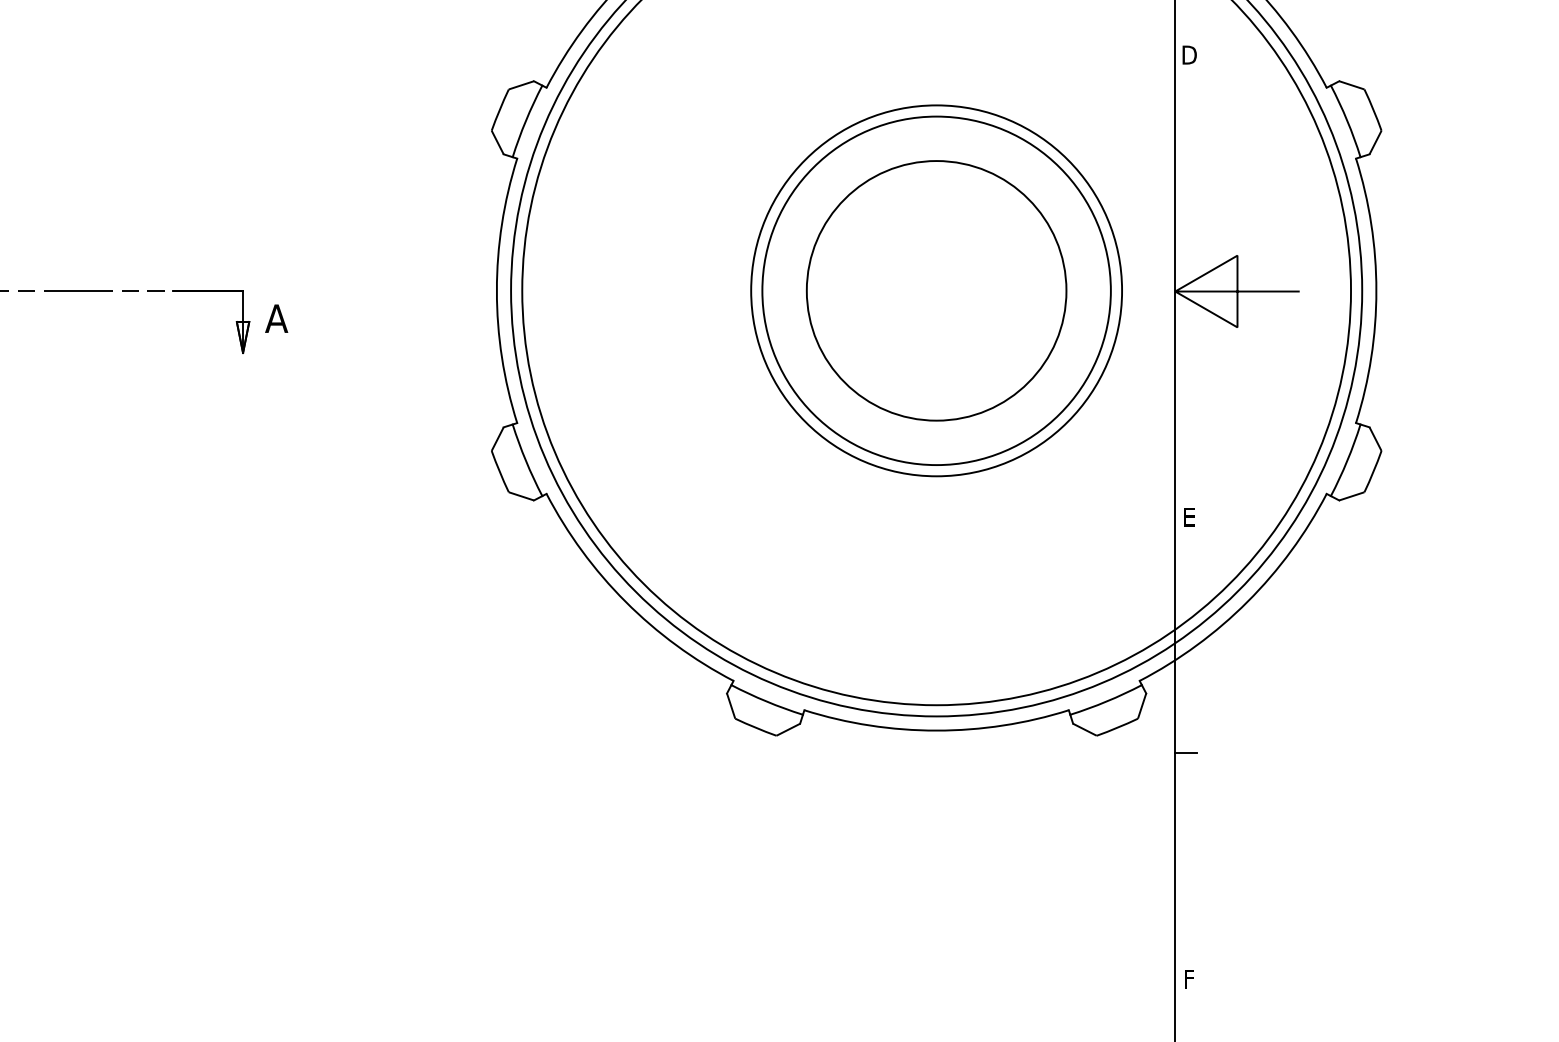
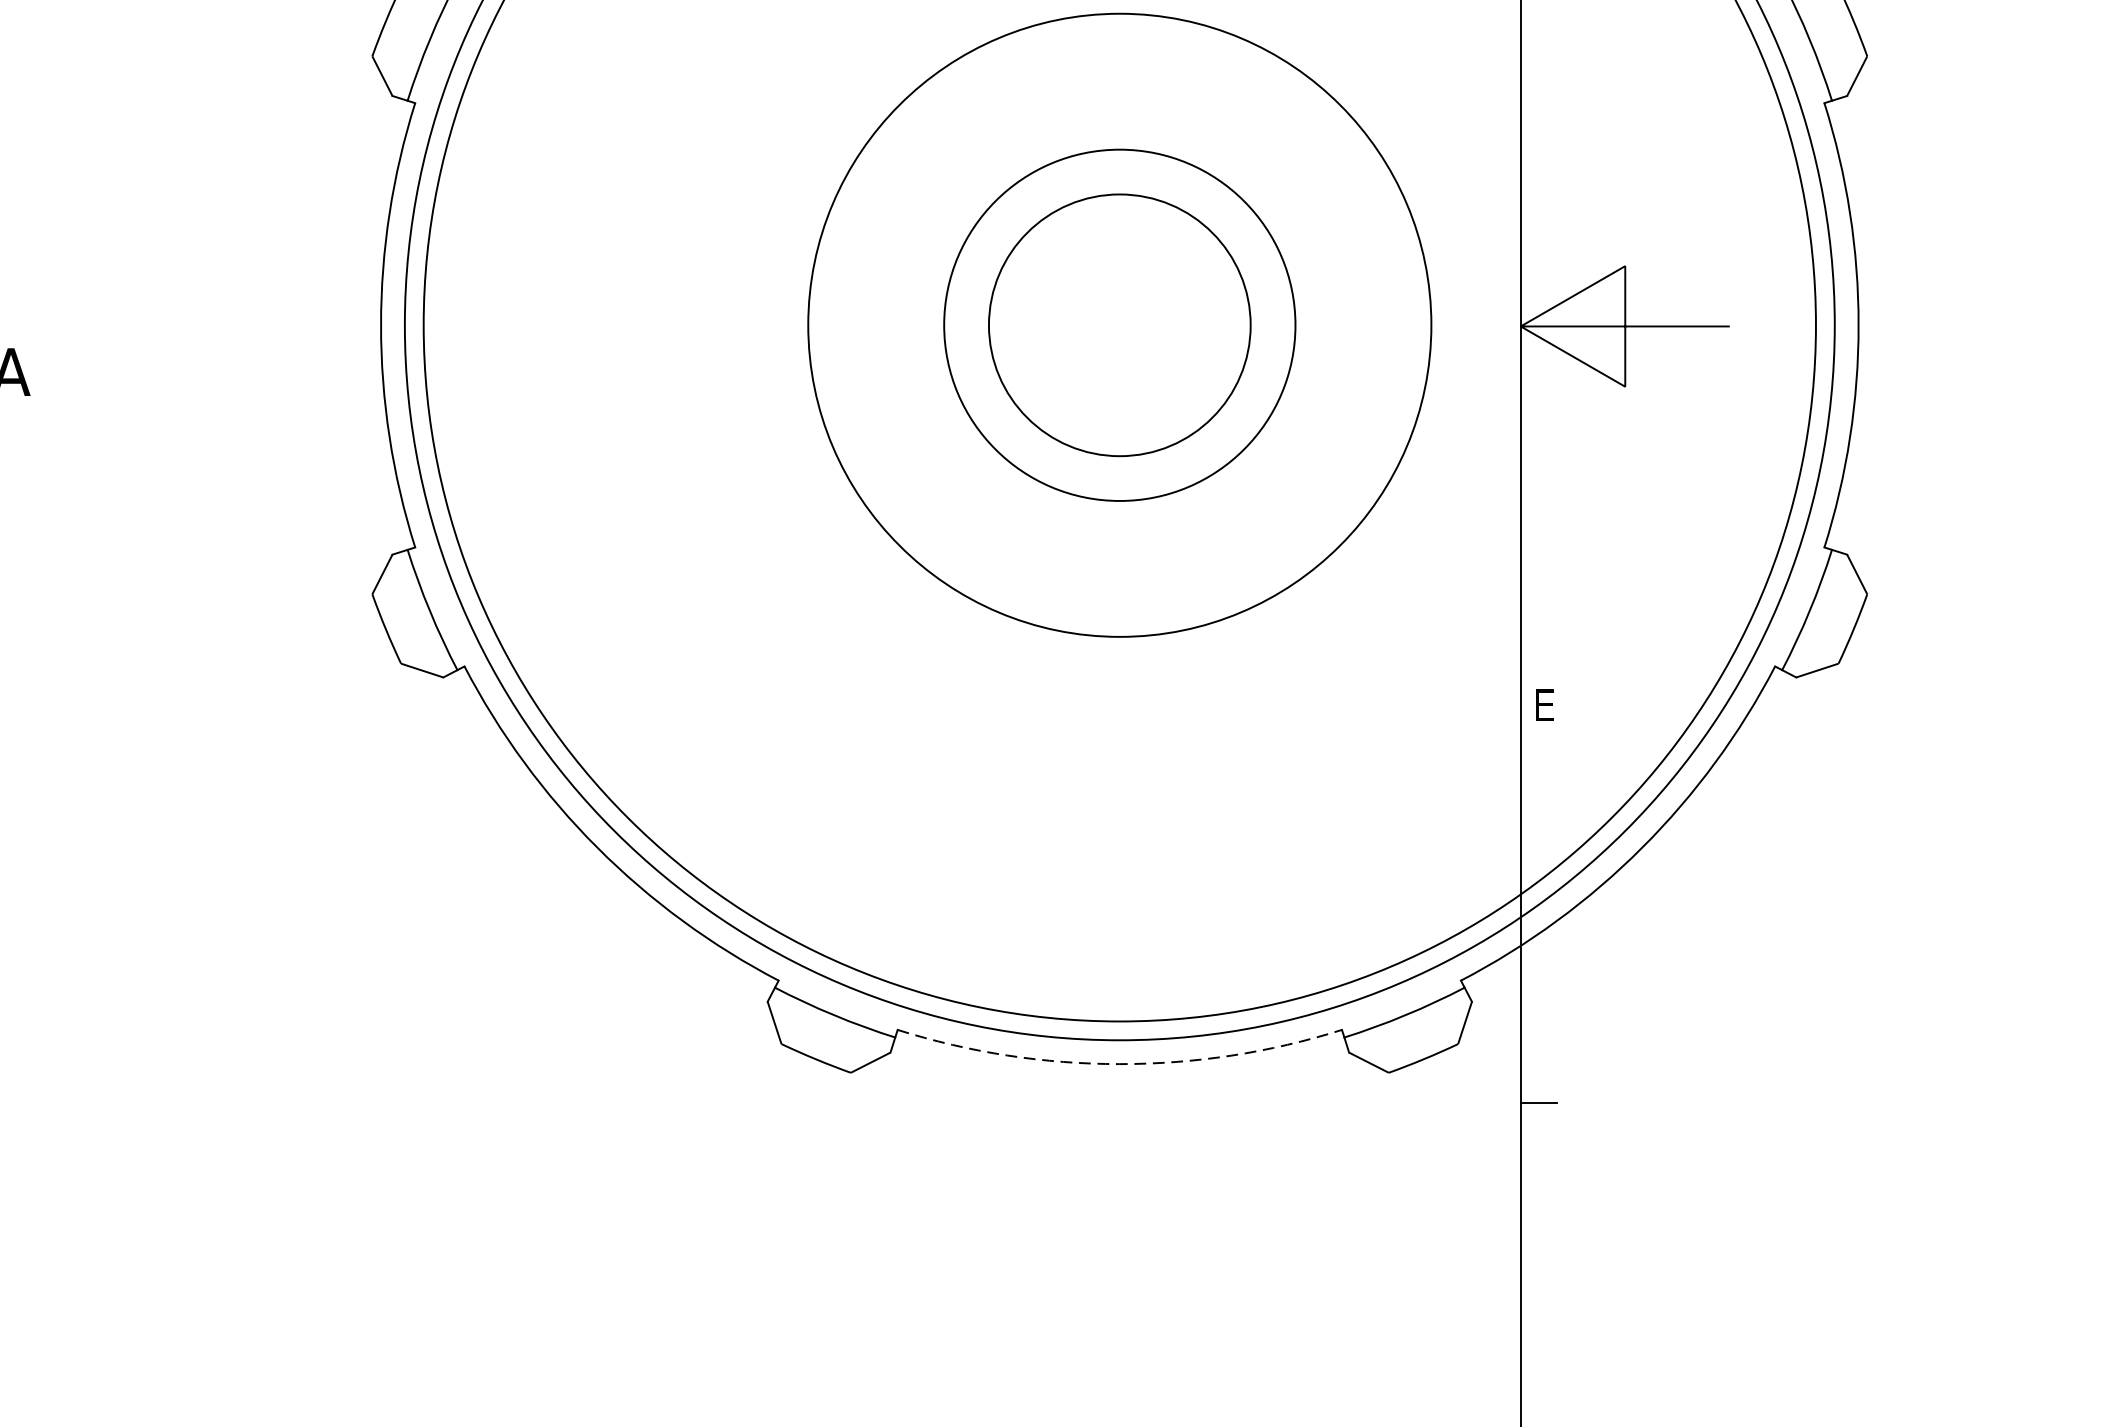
circle: (936, 290) -> (1119, 324), size x0.6
circle: (936, 290) -> (1119, 324), size x0.6
arc: (936, 730) -> (1119, 1063), solid -> dashed

